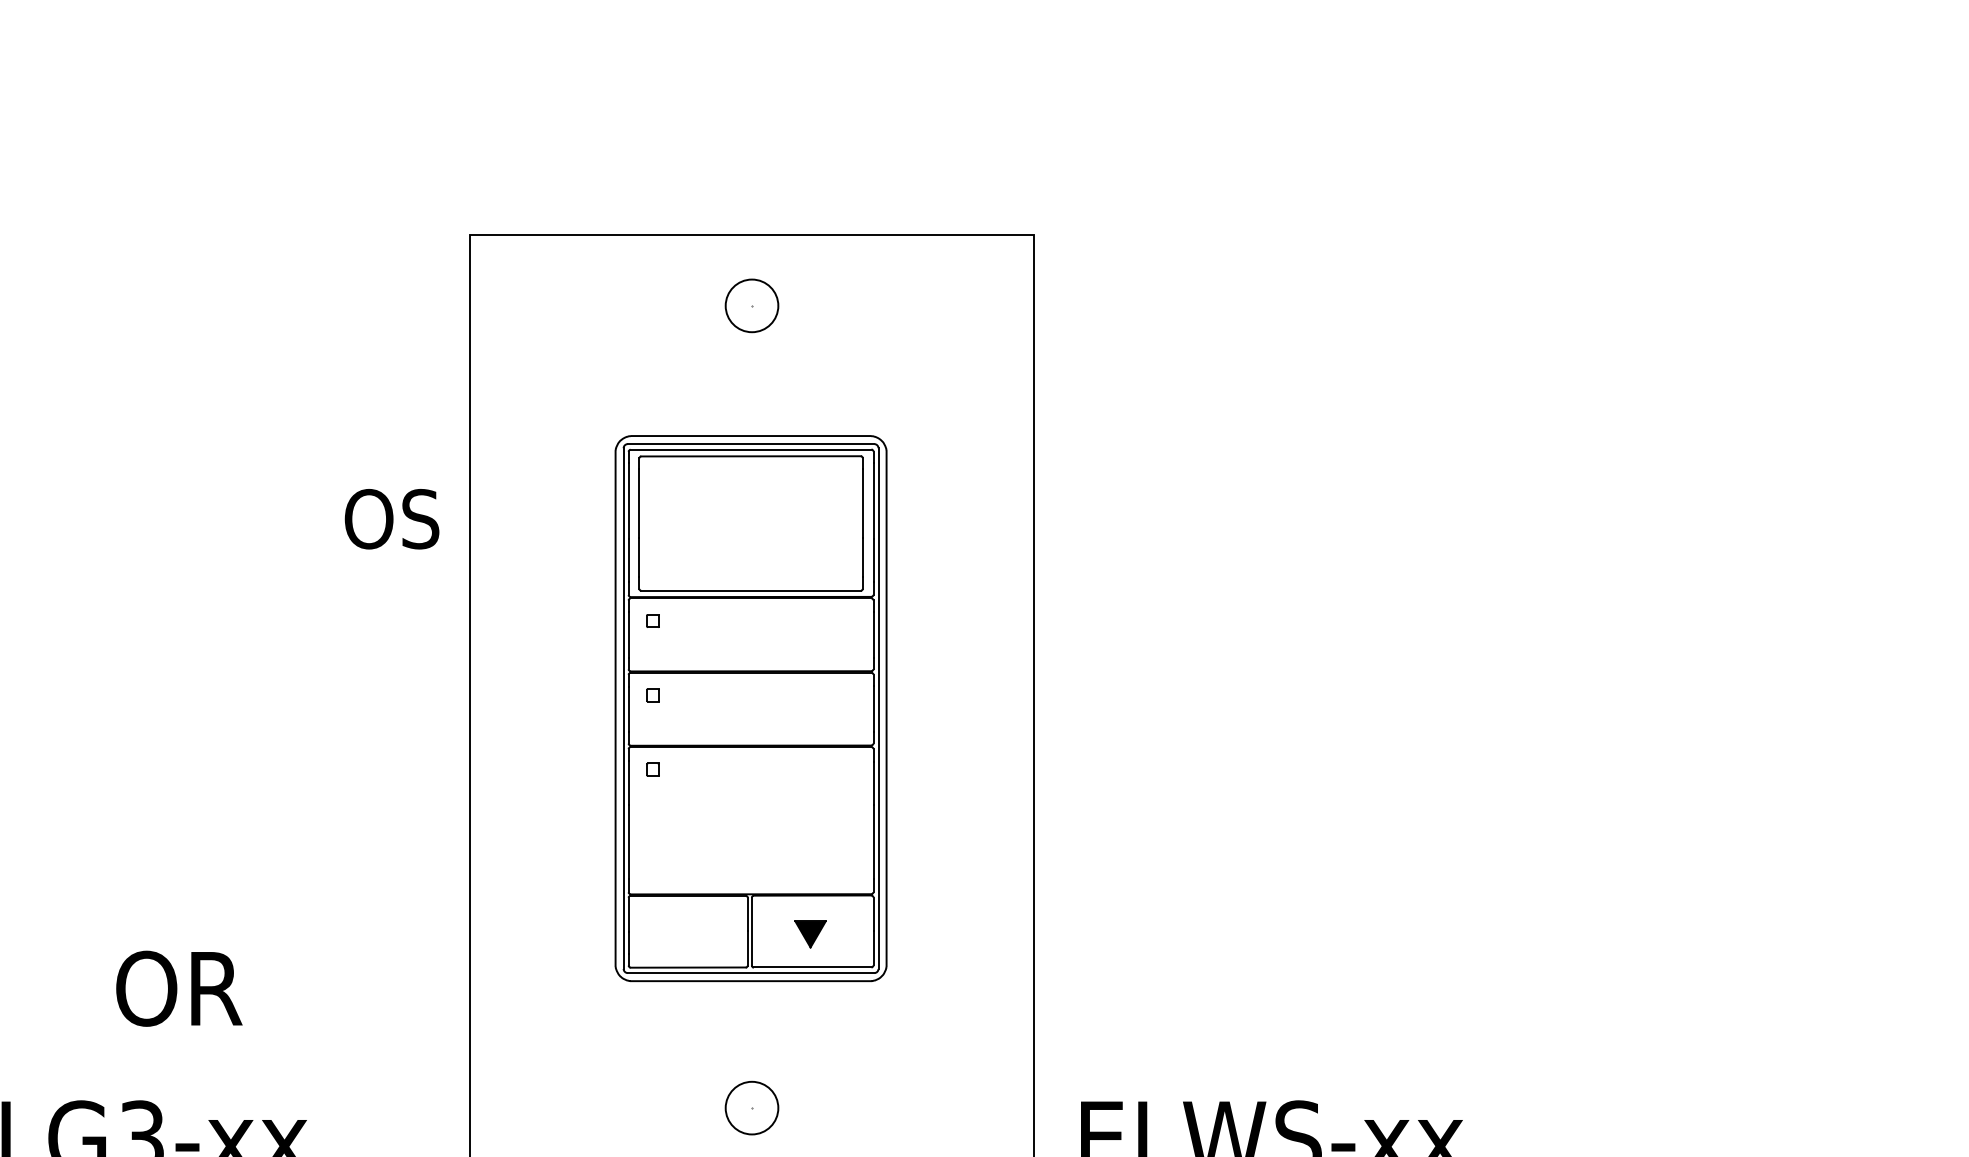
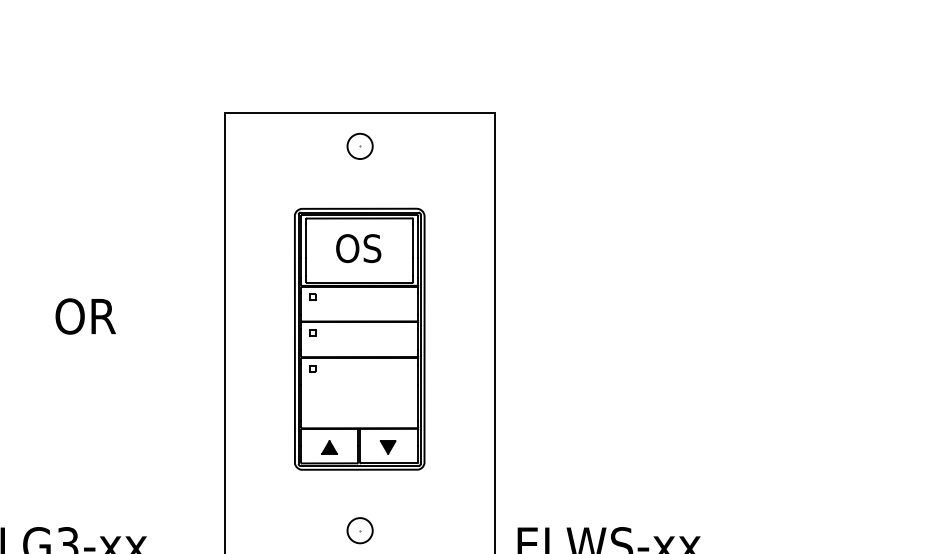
text: (391, 519) -> (358, 248), moved
part: (688, 934) -> (329, 447), added
text: (178, 988) -> (85, 316), moved

